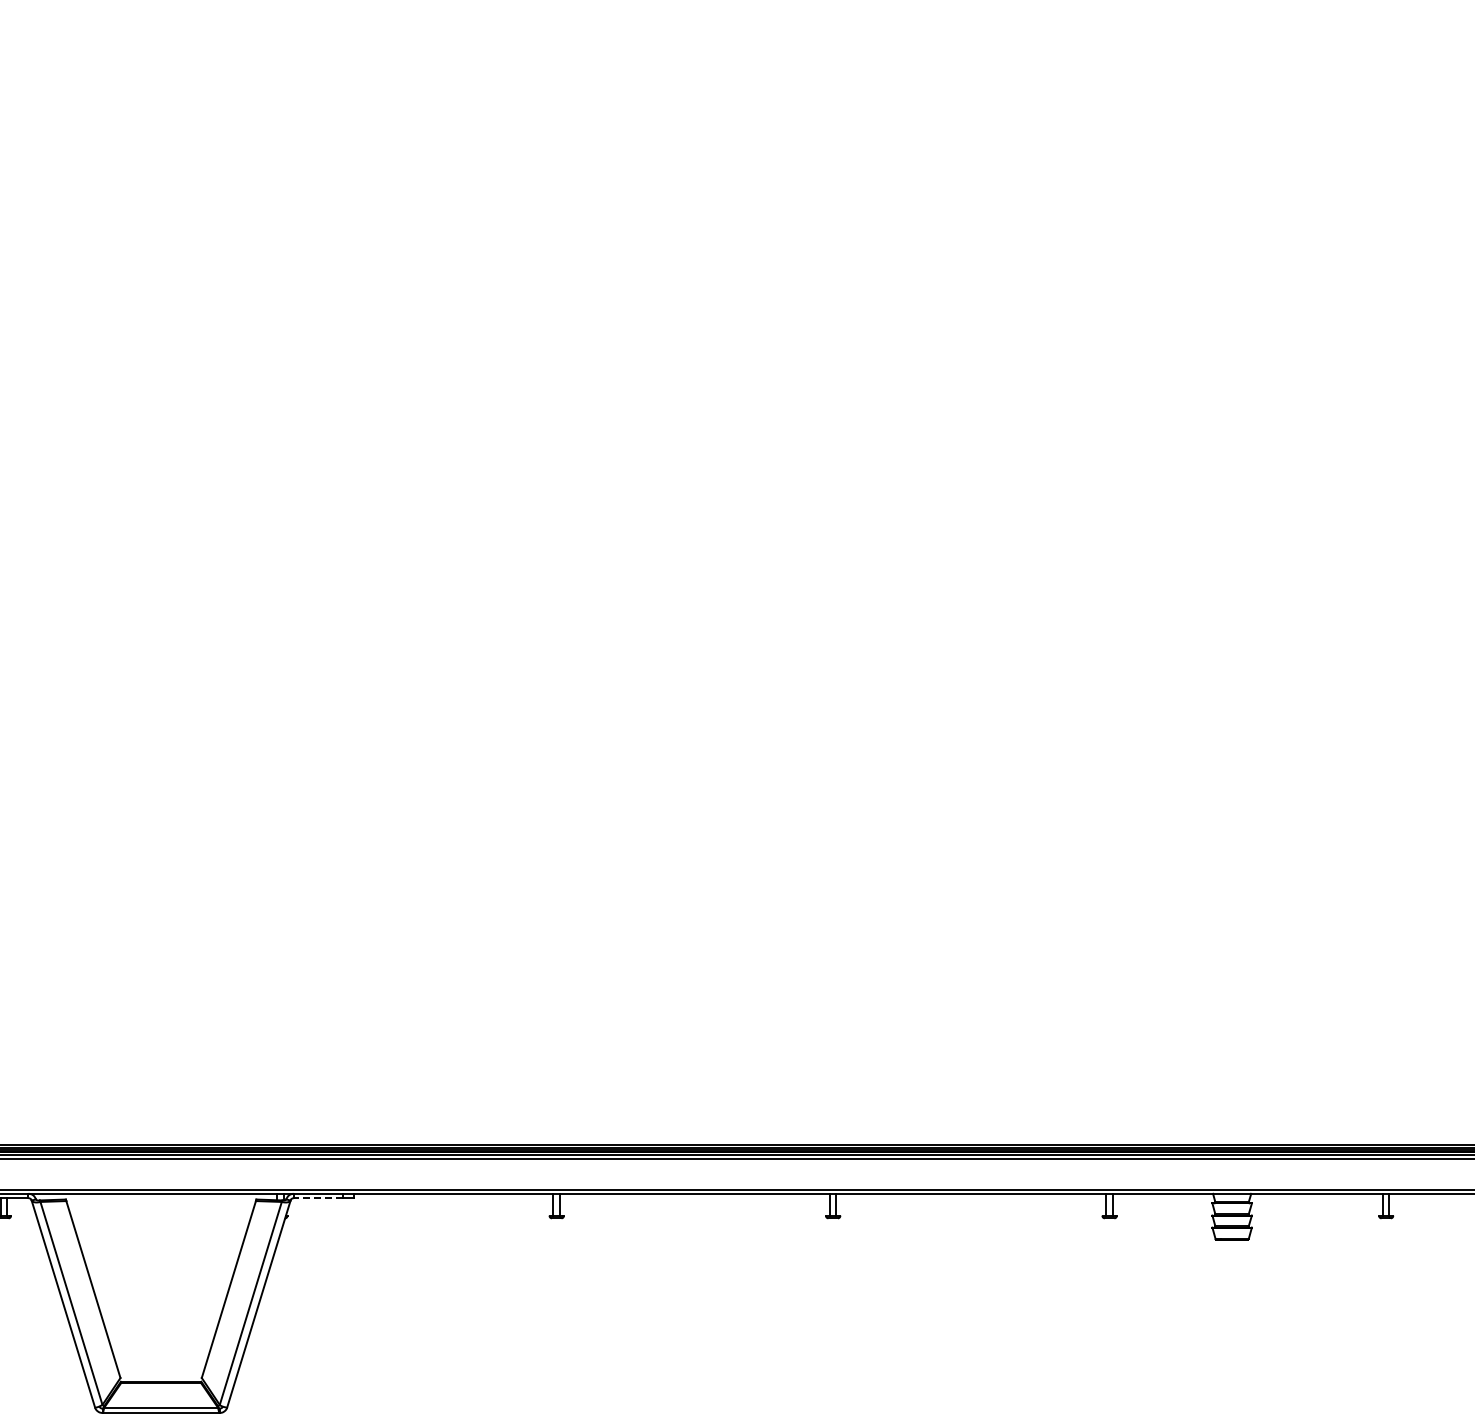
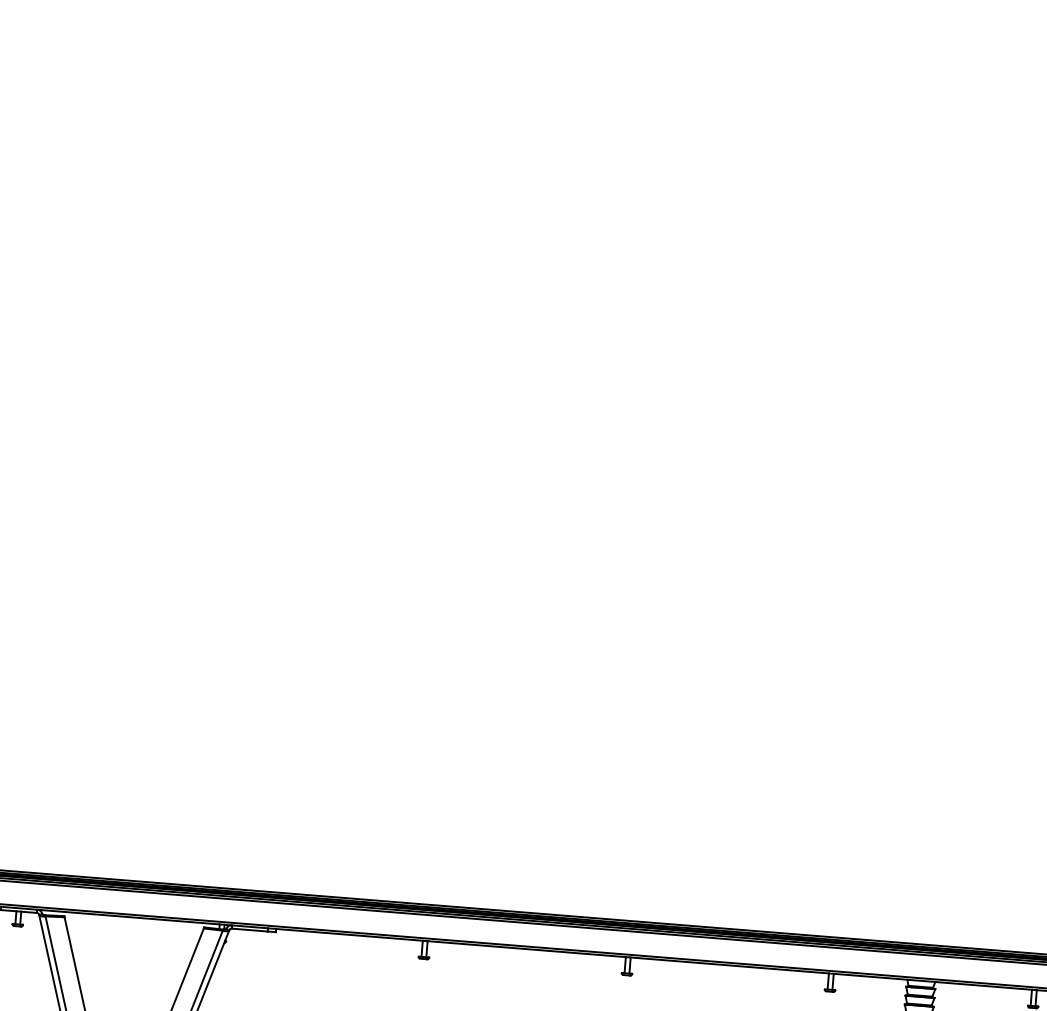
line: (317, 1198) -> (249, 930), dashed -> solid

